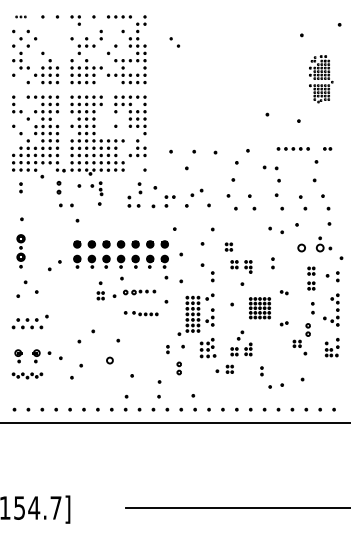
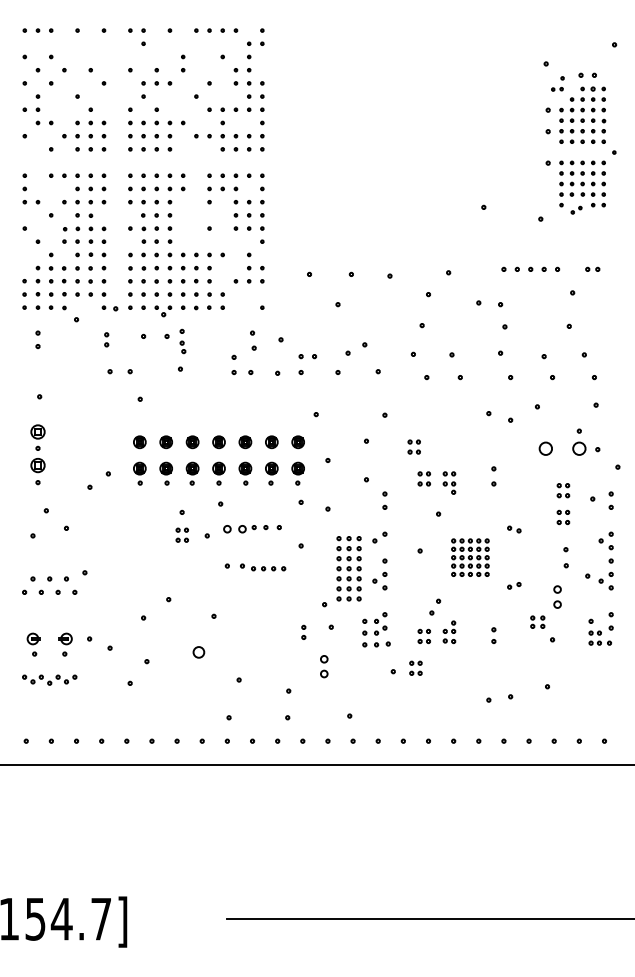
part: (20, 16) -> (37, 29), size x1.67
part: (174, 42) -> (96, 76), moved
part: (321, 78) -> (581, 141), size x1.67
part: (58, 187) -> (105, 339), size x0.62
part: (261, 371) -> (493, 635), moved

